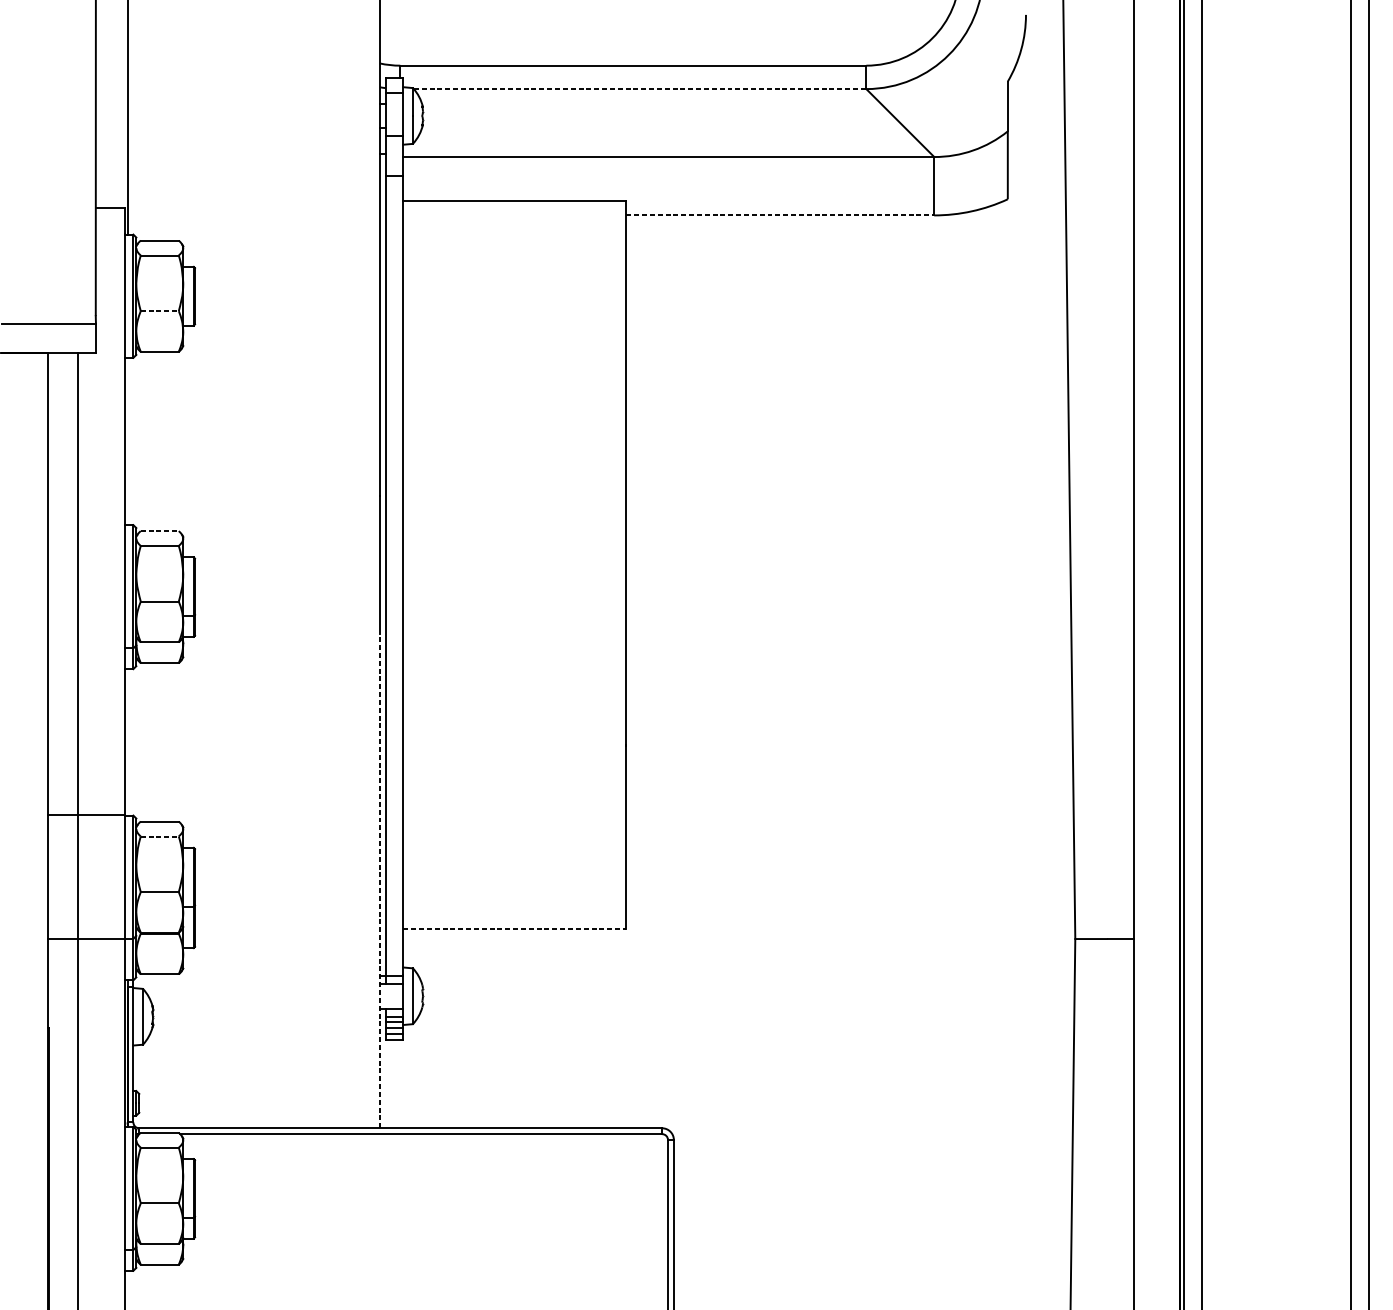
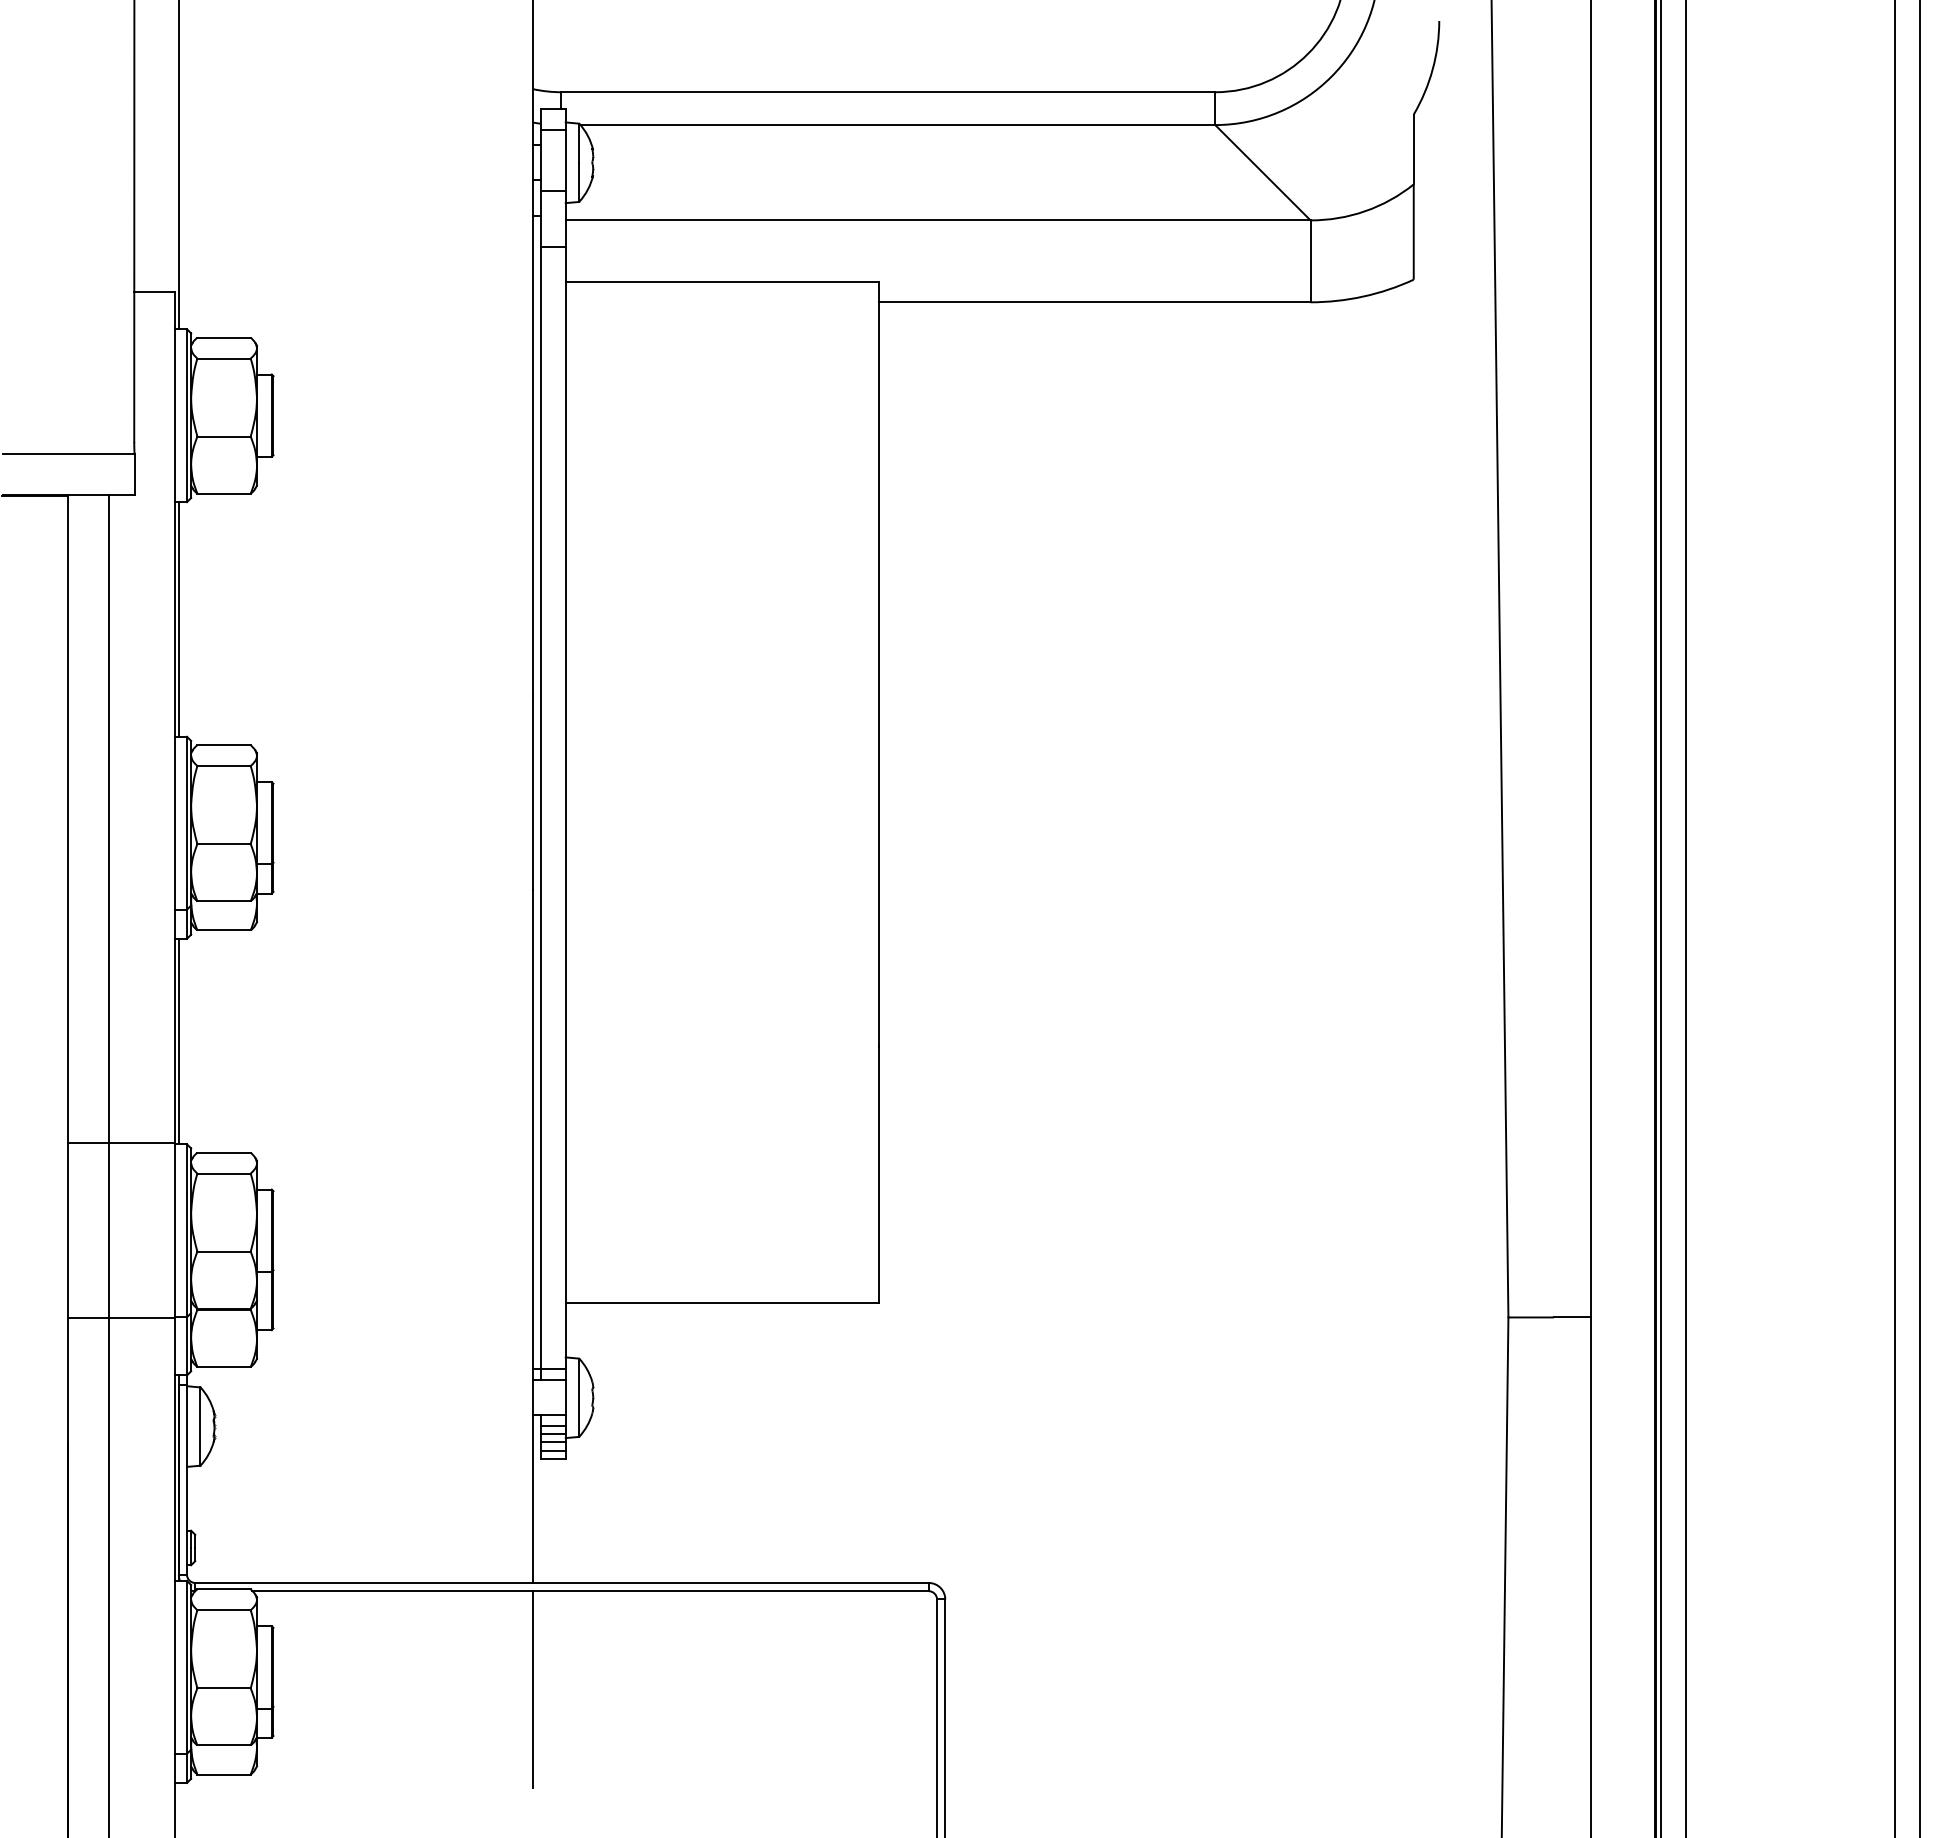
line: (640, 89) -> (898, 125), dashed -> solid
line: (780, 215) -> (1094, 302), dashed -> solid
line: (160, 311) -> (224, 436), dashed -> solid
line: (127, 441) -> (178, 619), added
line: (160, 531) -> (224, 745), dashed -> solid
line: (127, 742) -> (178, 1041), added
line: (160, 836) -> (224, 1173), dashed -> solid
line: (379, 881) -> (532, 1236), dashed -> solid
line: (515, 929) -> (722, 1303), dashed -> solid
line: (379, 1204) -> (532, 1689), added

